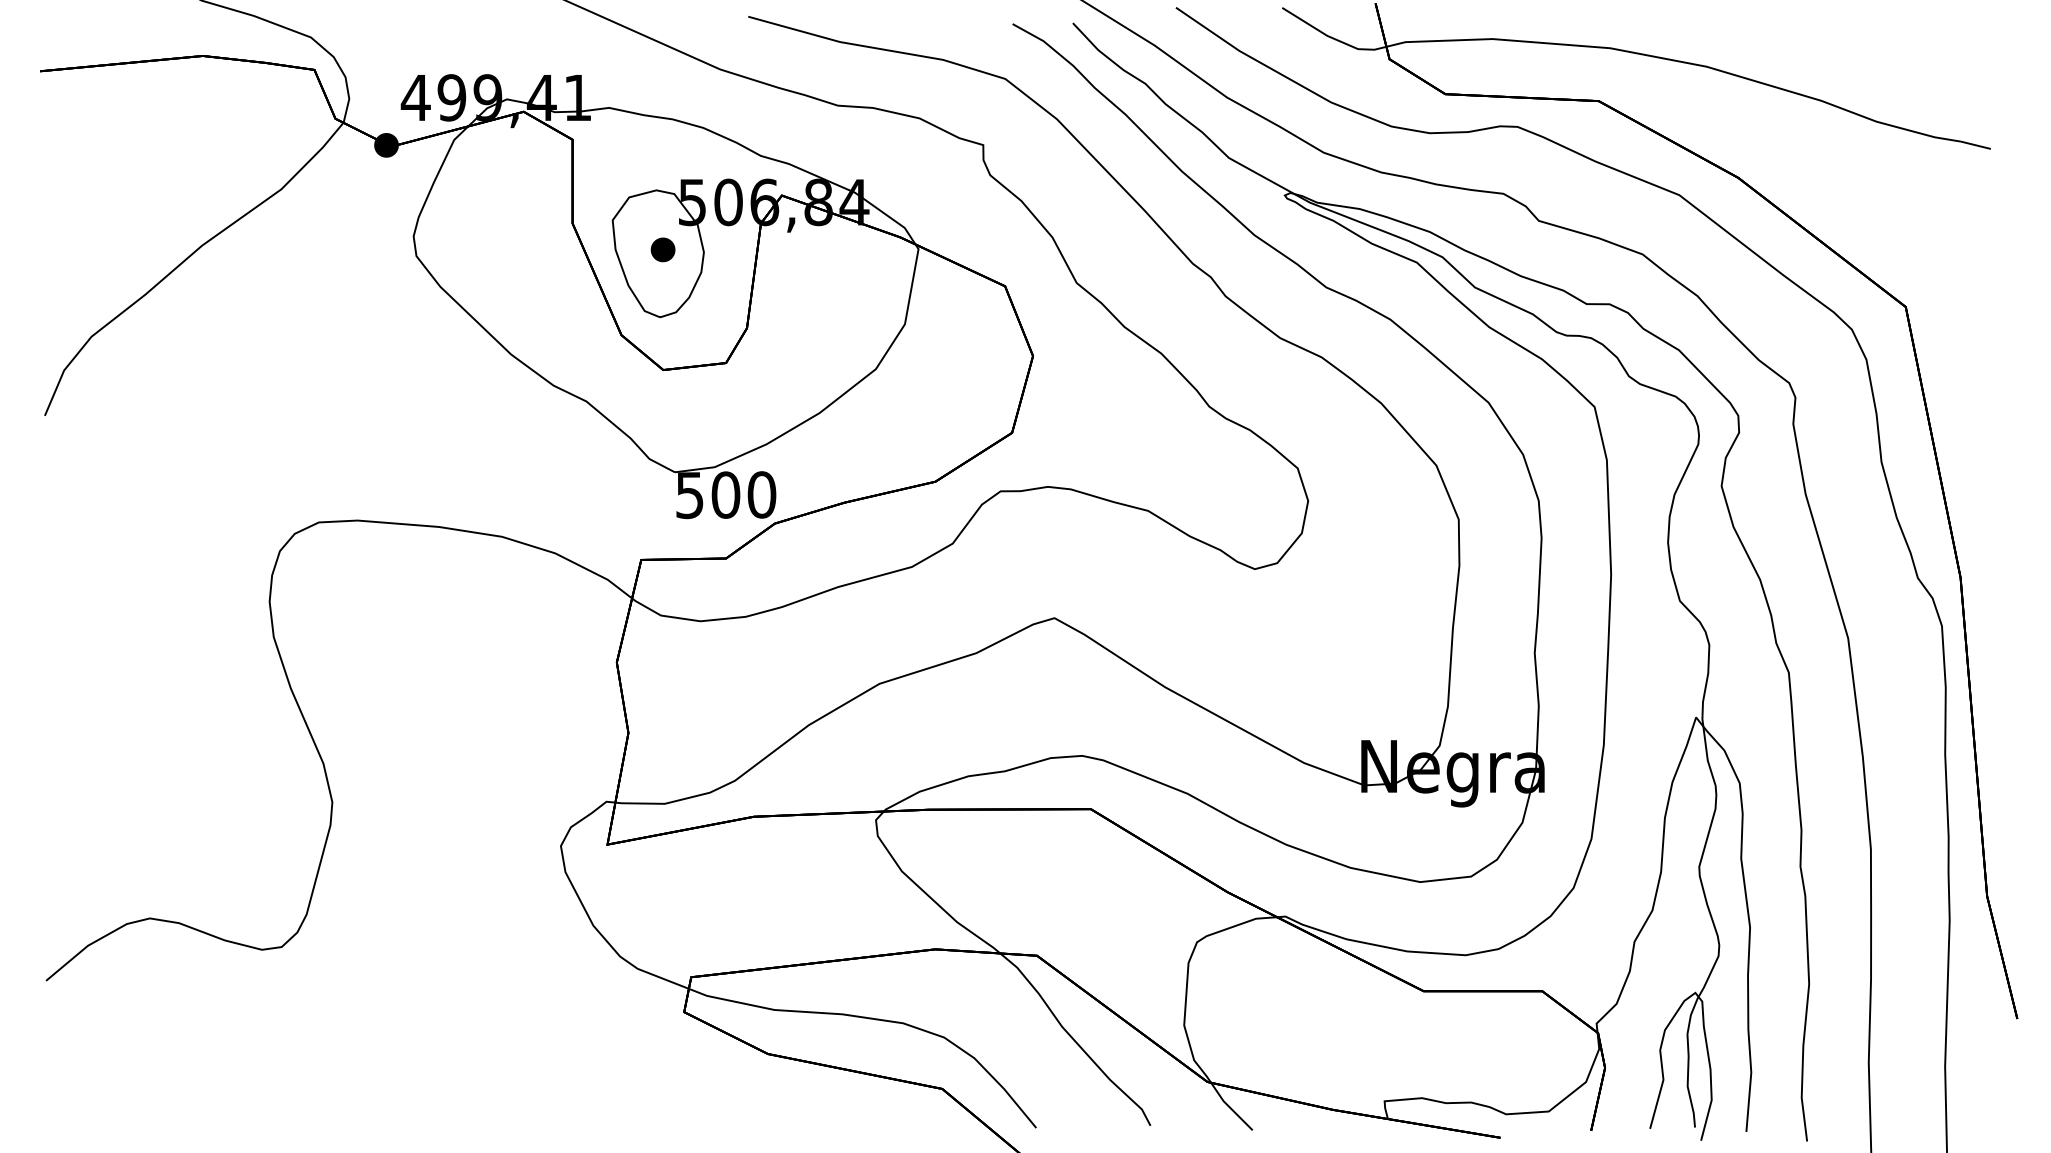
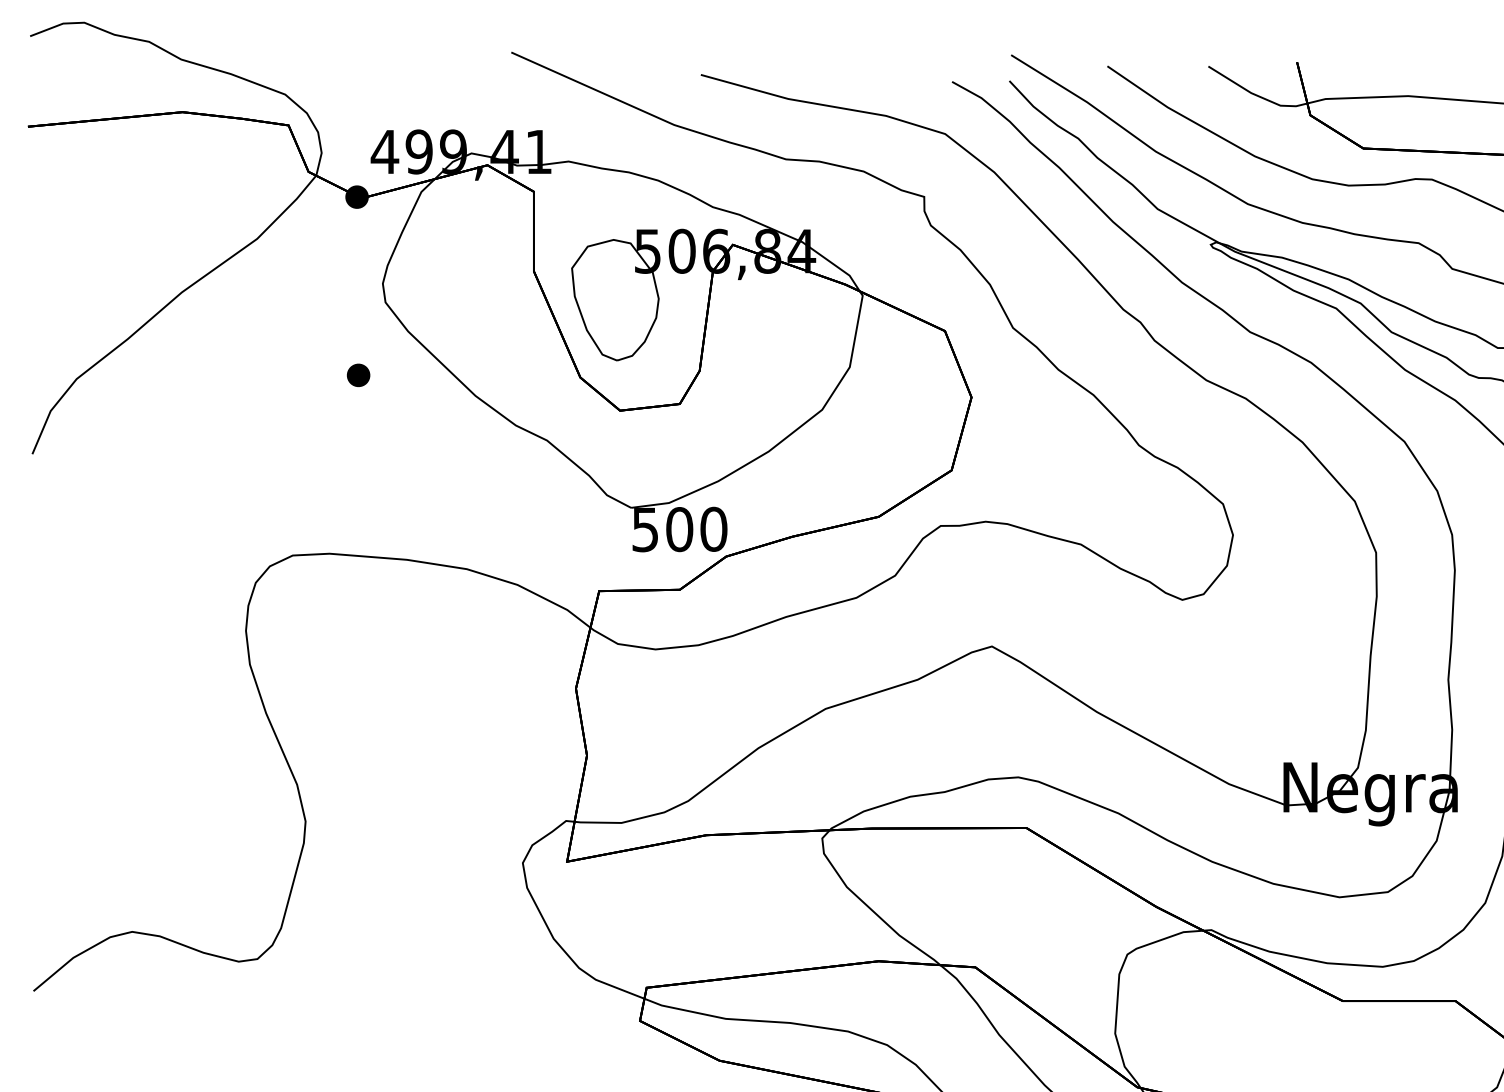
part: (662, 249) -> (358, 374), moved

